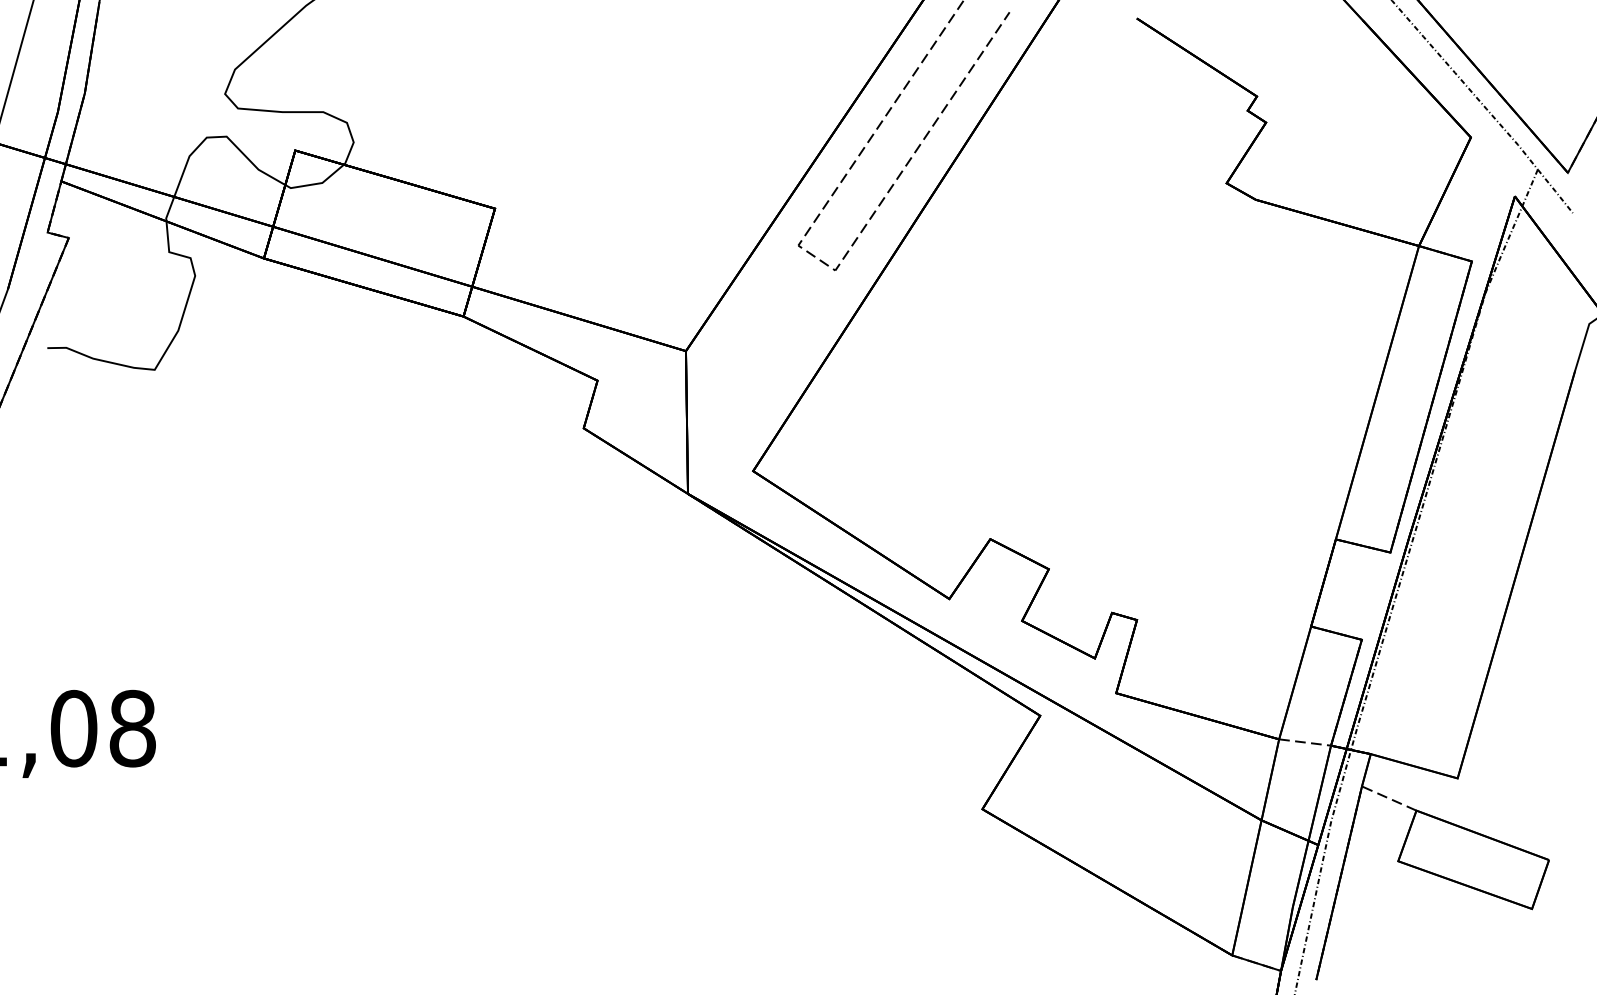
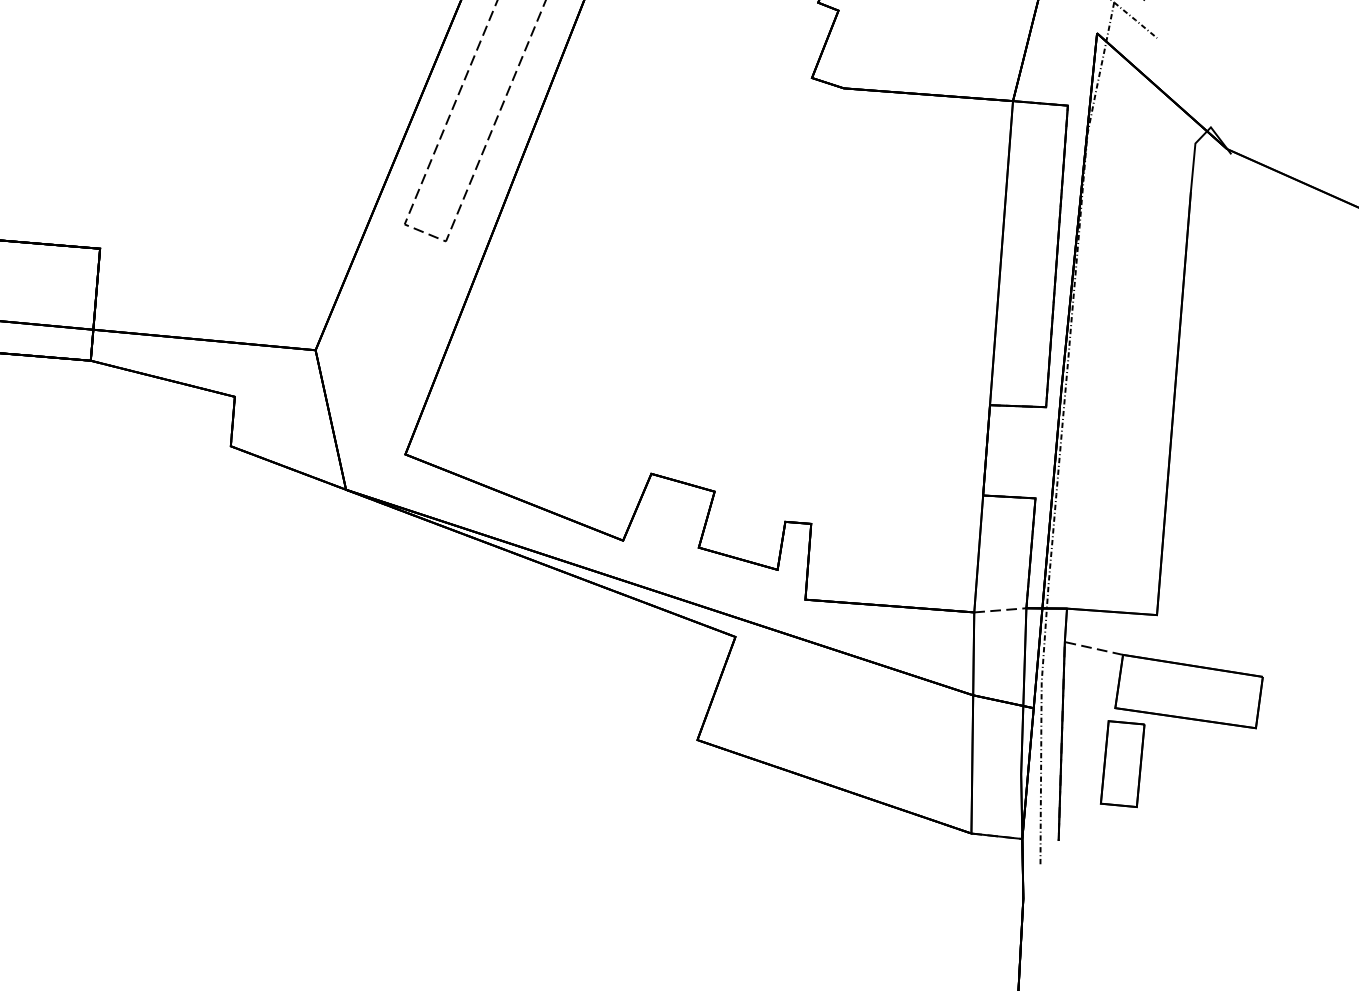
part: (1394, 917) -> (1122, 763), added

